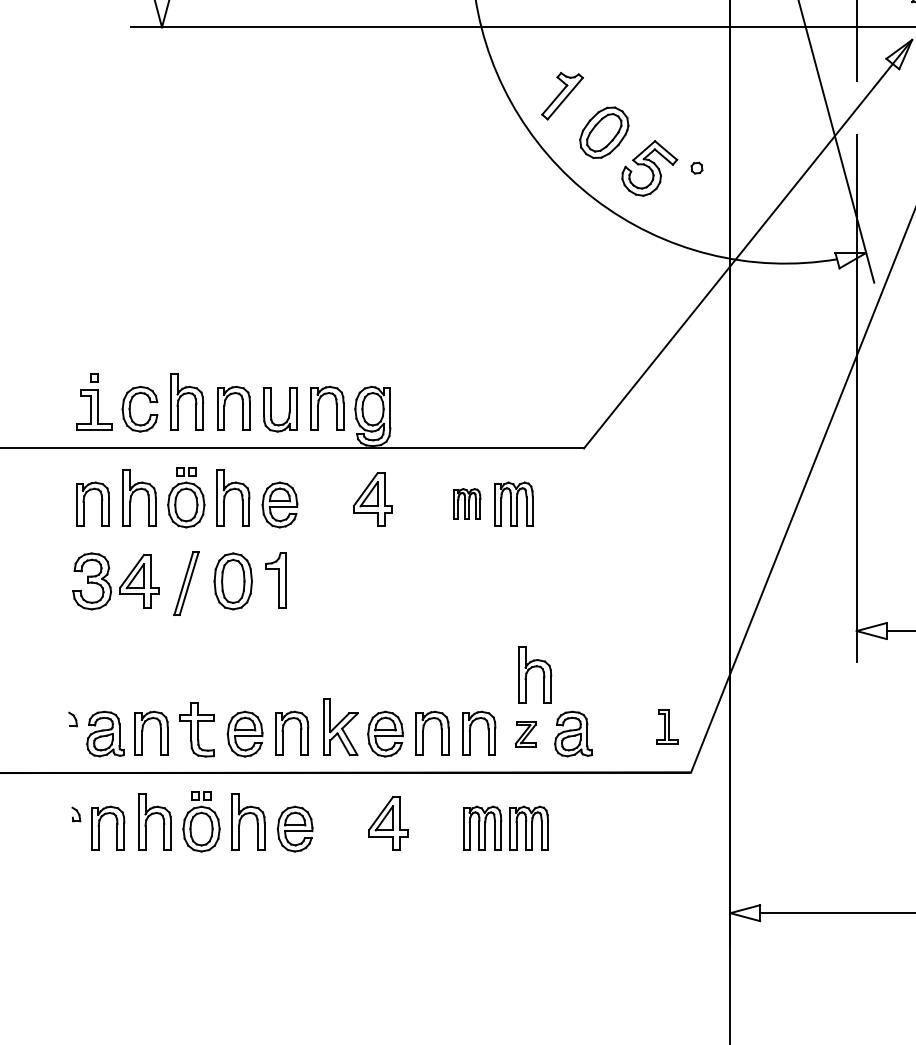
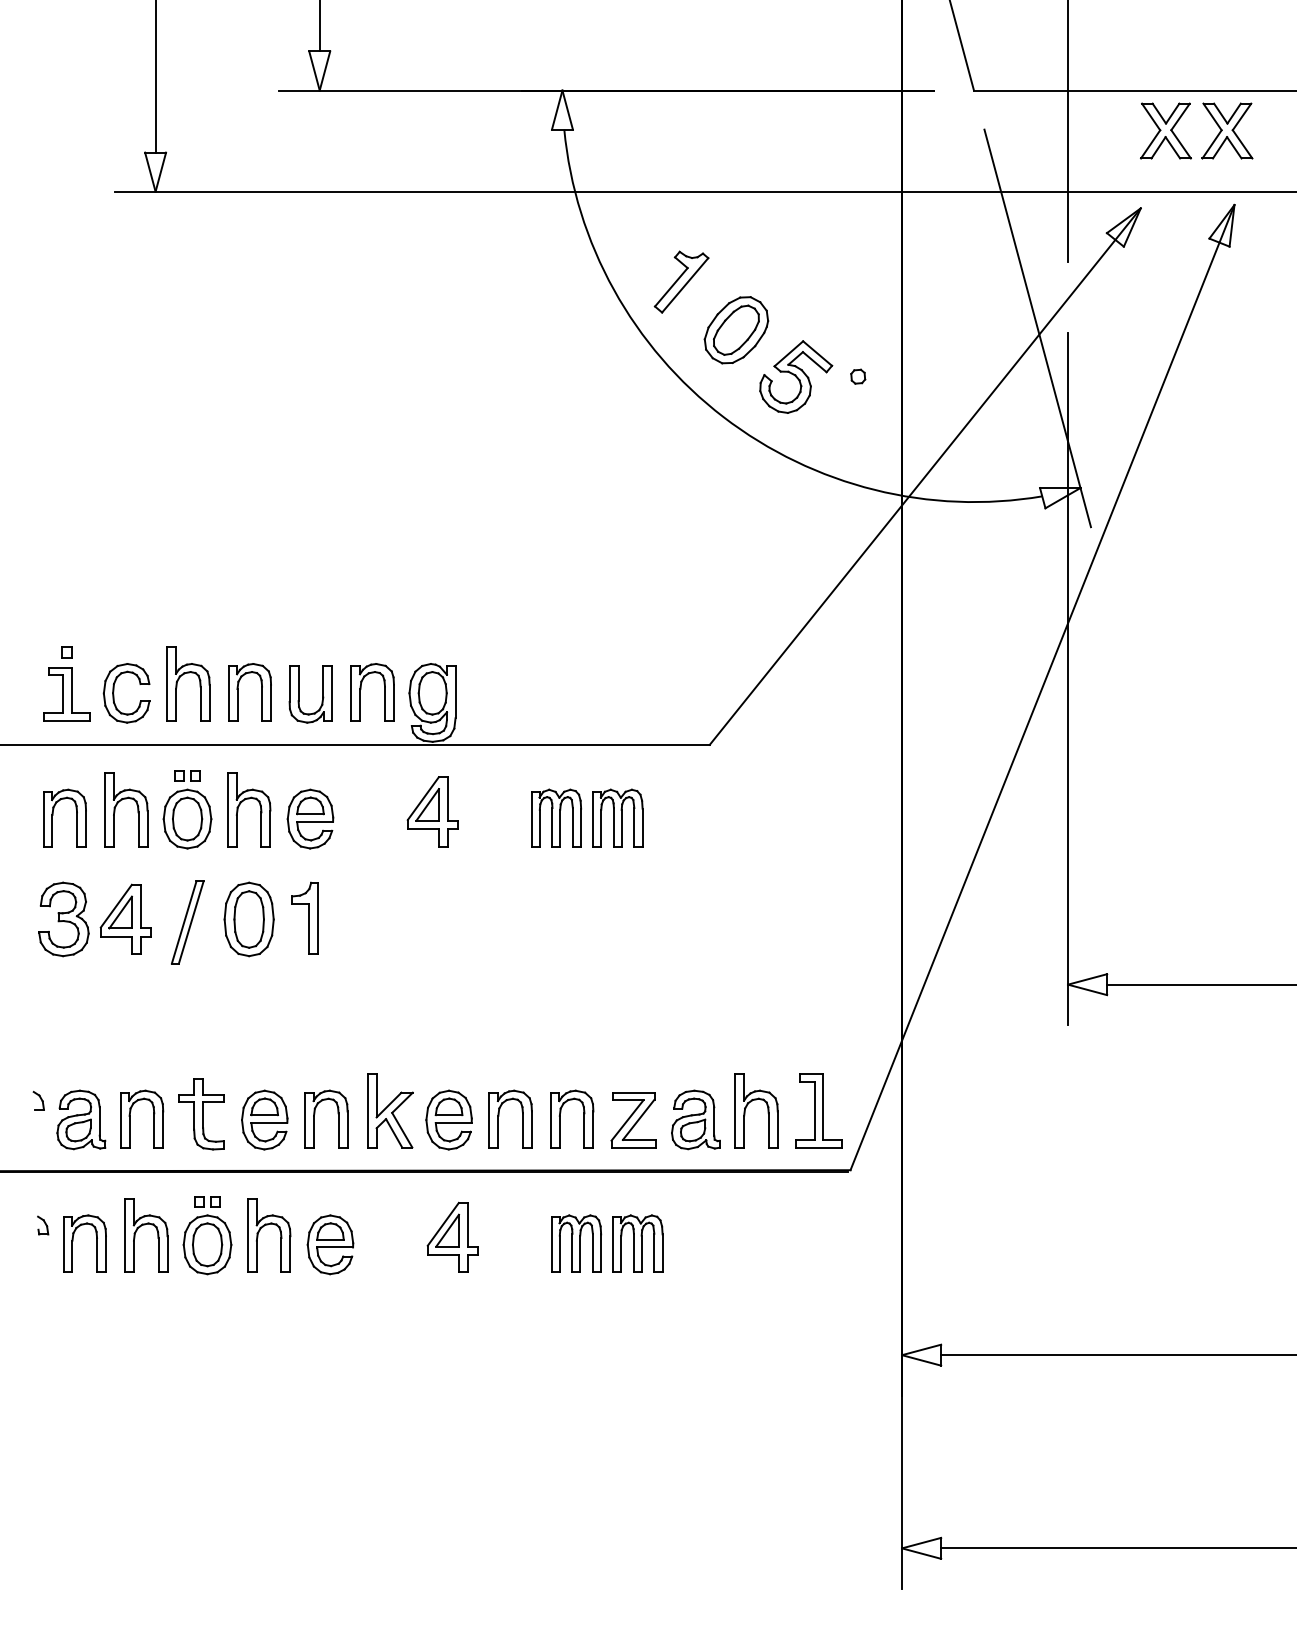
part: (467, 503) -> (556, 817), size x1.43
part: (531, 668) -> (752, 1101), moved
part: (666, 726) -> (818, 1110), size x1.67
part: (525, 734) -> (633, 1120), size x1.67

